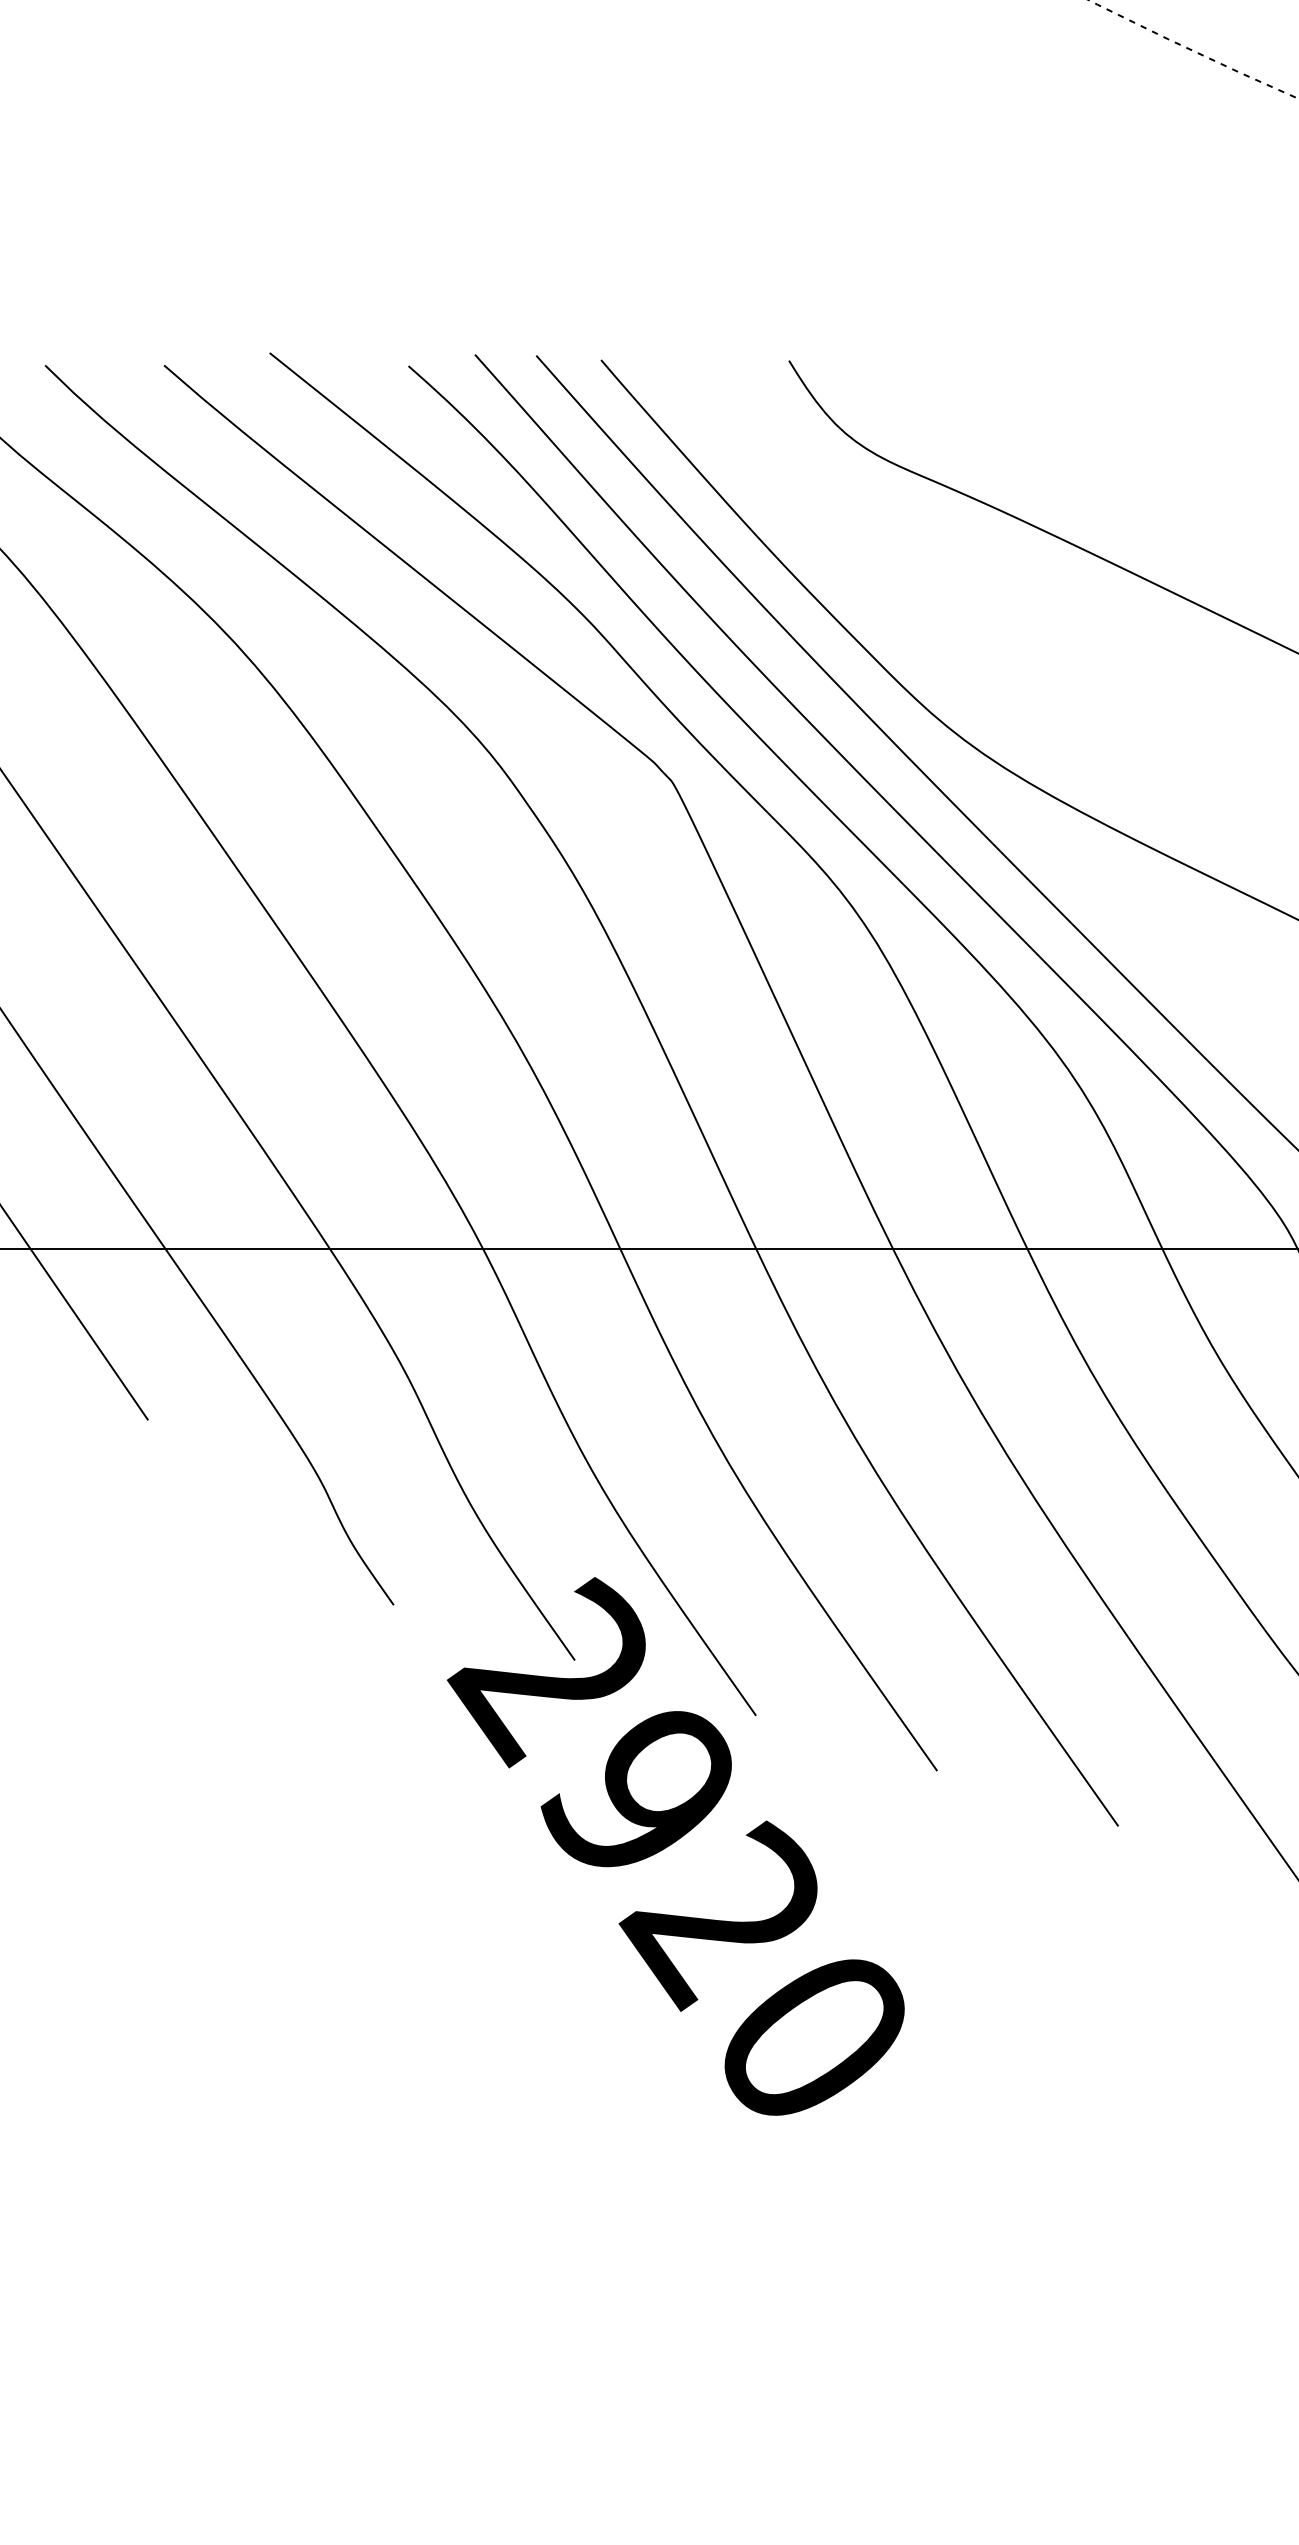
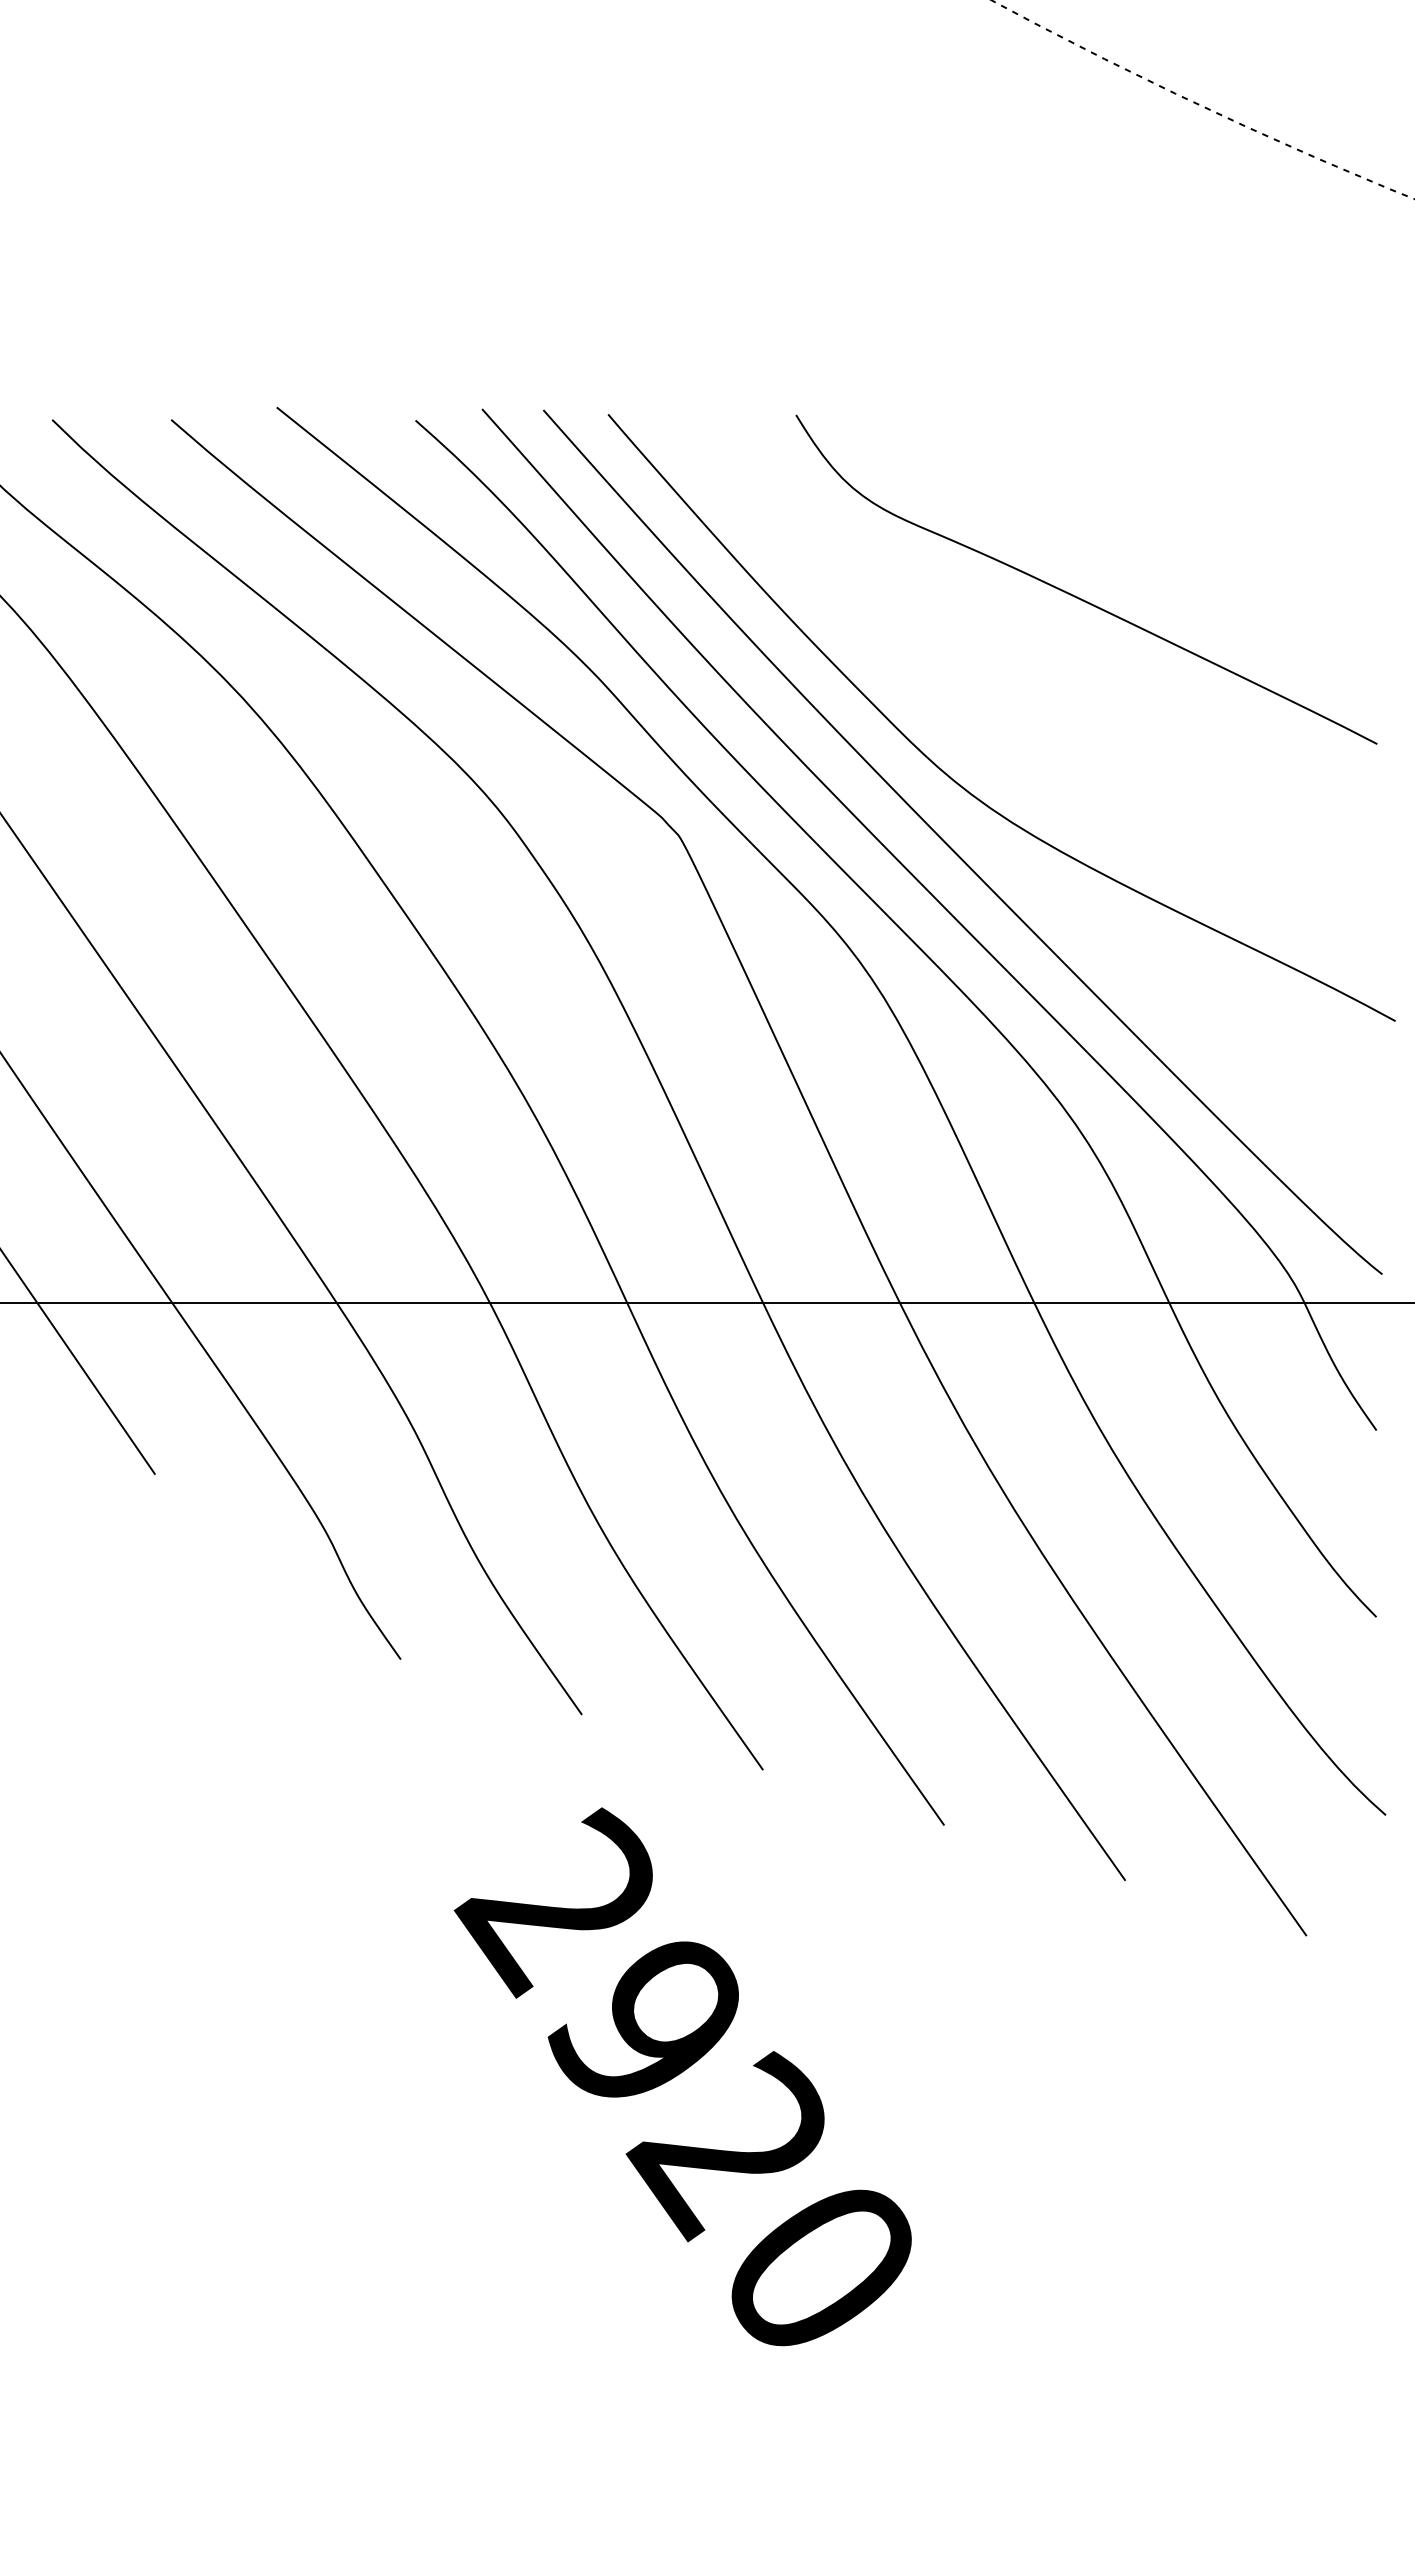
text: (675, 1846) -> (682, 2076), moved

